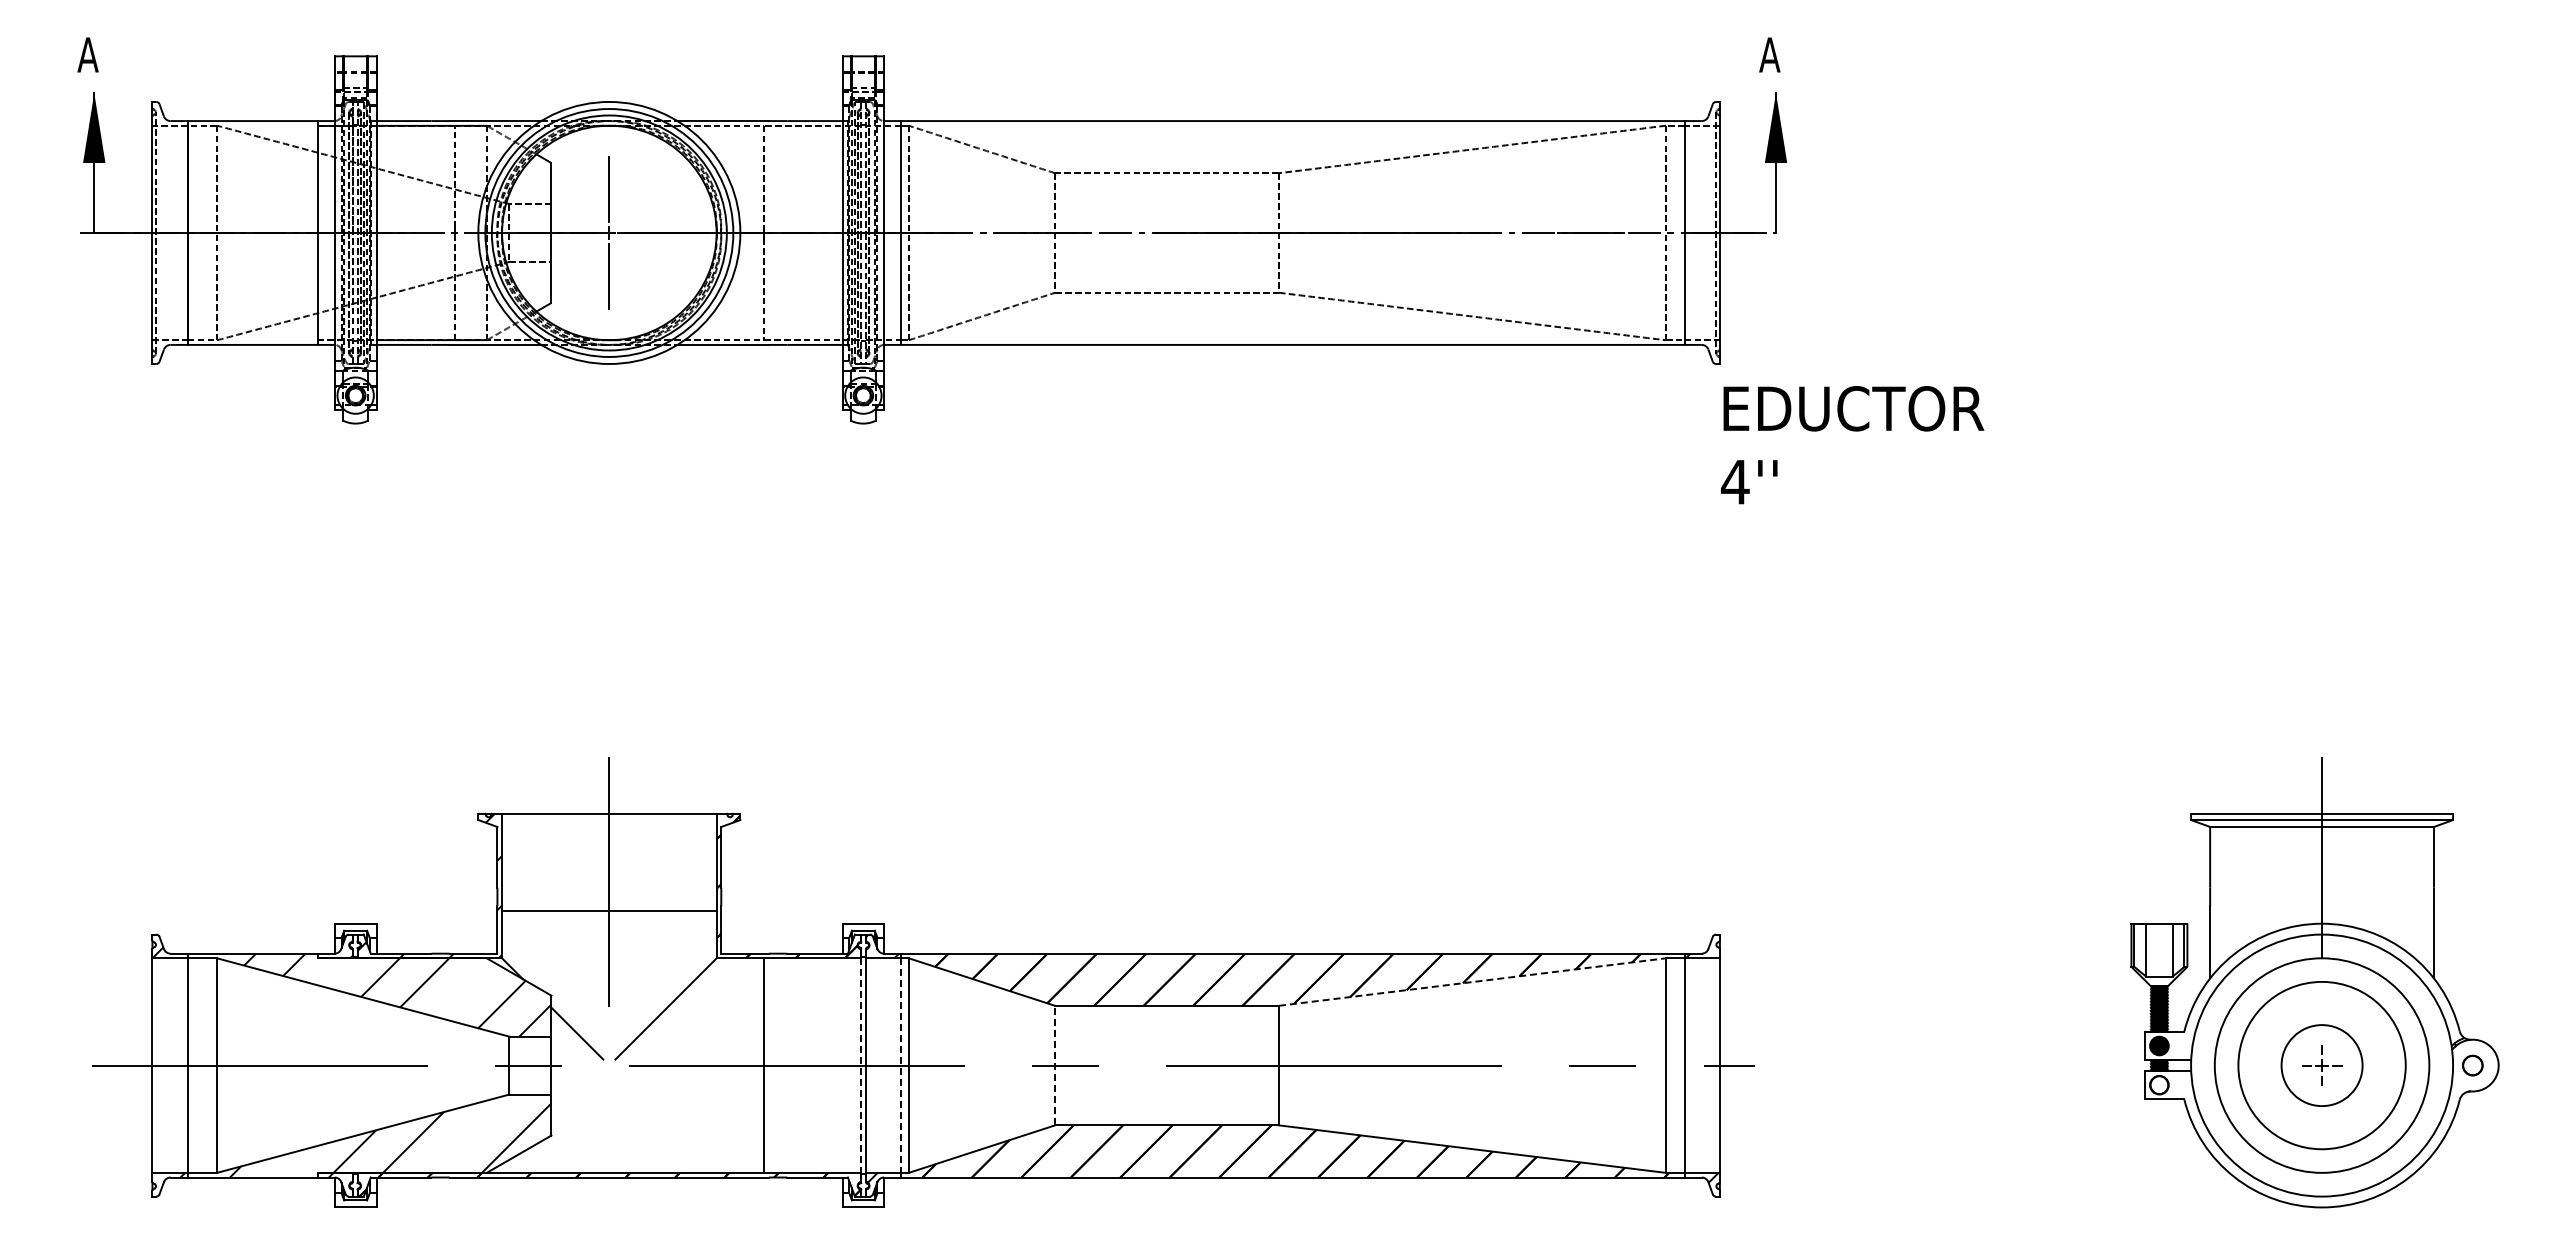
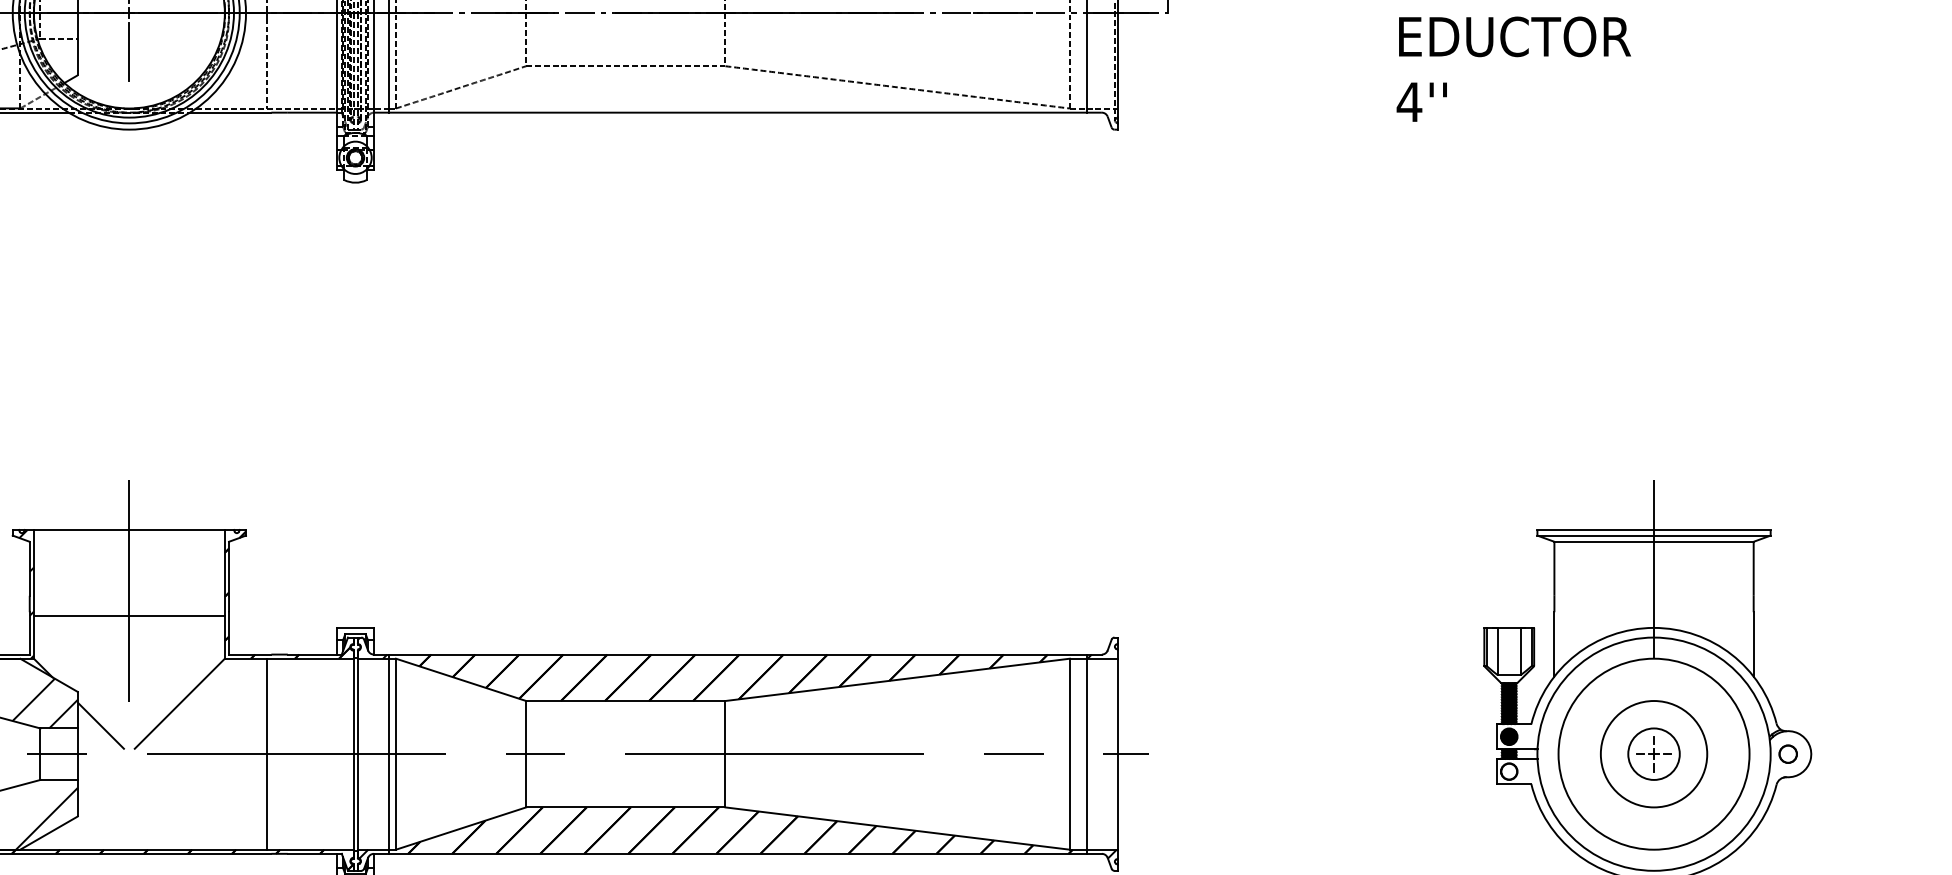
text: (1852, 445) -> (1513, 69), moved
line: (1472, 982) -> (897, 680), dashed -> solid
line: (1055, 1065) -> (526, 754), dashed -> solid
circle: (2321, 1065) -> (1653, 754), size x0.71
circle: (2322, 1065) -> (1654, 754), size x0.71
line: (861, 1066) -> (353, 755), dashed -> solid
line: (901, 1066) -> (389, 755), dashed -> solid

